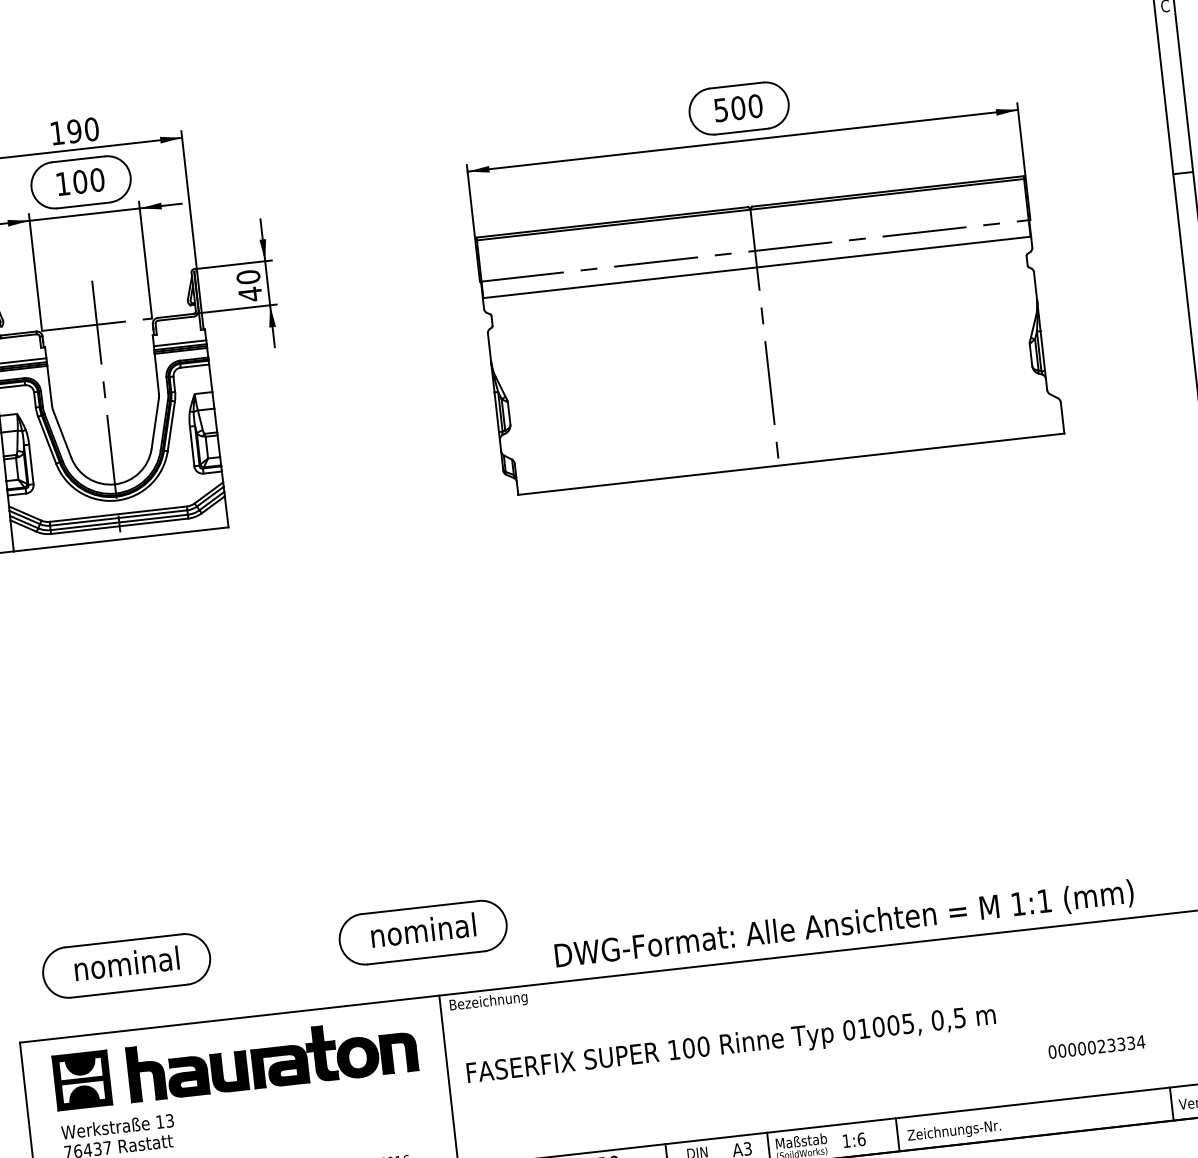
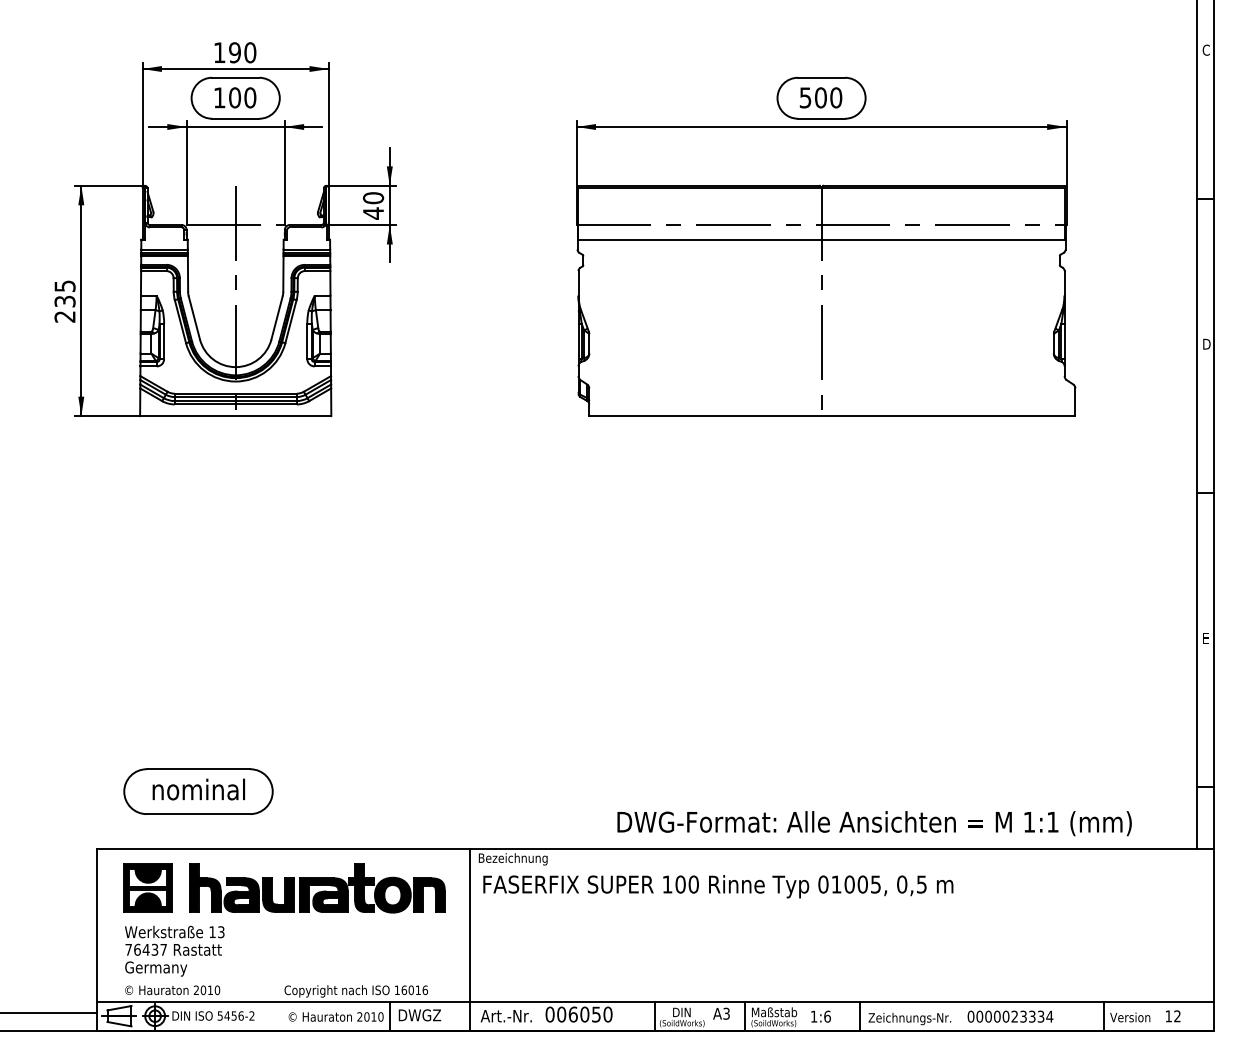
text: (844, 925) -> (874, 823), moved
part: (423, 932) -> (462, 791), removed
text: (731, 1045) -> (718, 886), moved
text: (1096, 1046) -> (1010, 1016), moved

